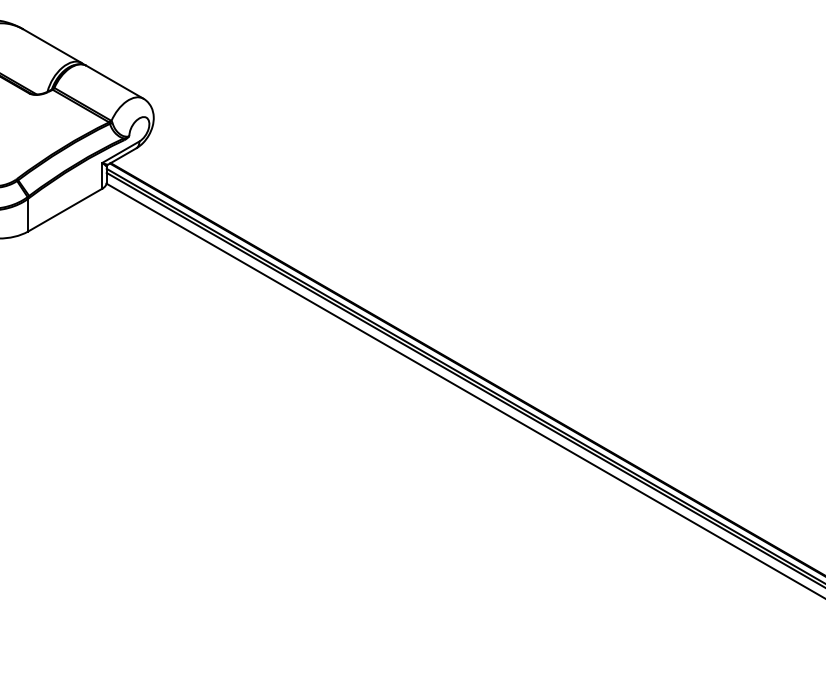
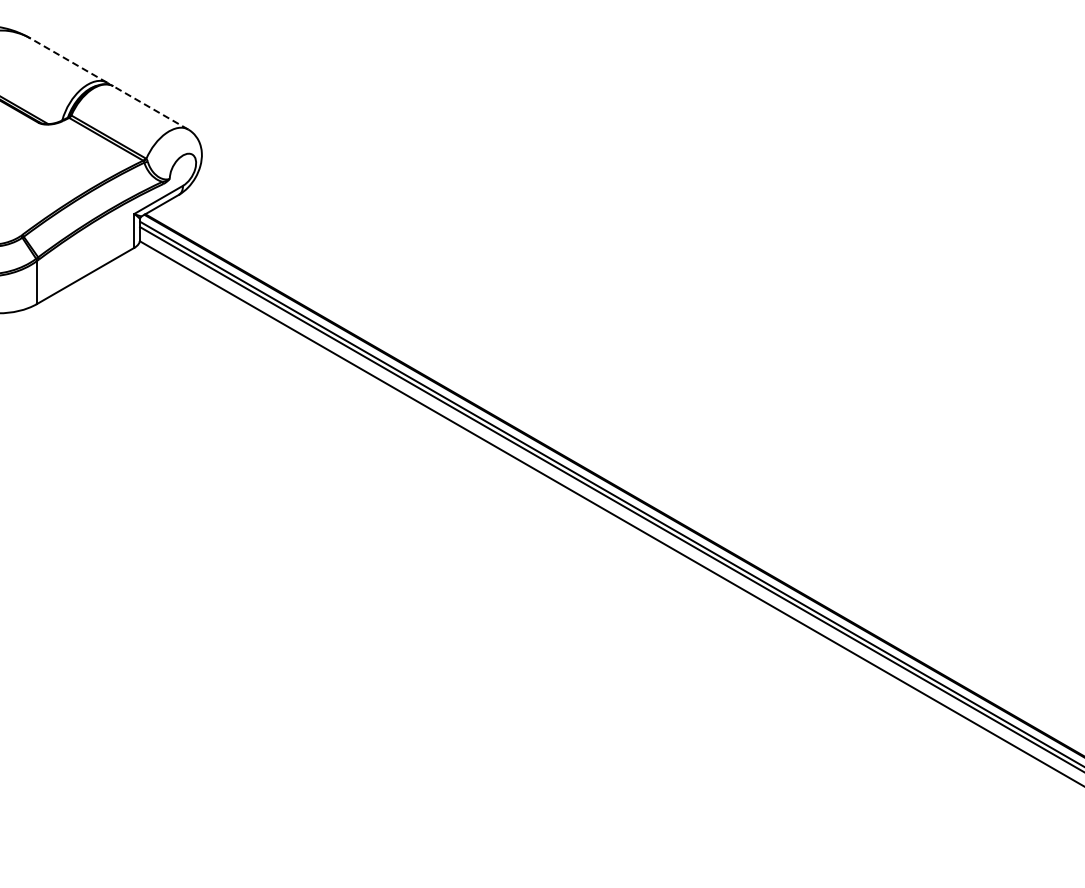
line: (52, 46) -> (68, 60), solid -> dashed
line: (114, 81) -> (150, 107), solid -> dashed

